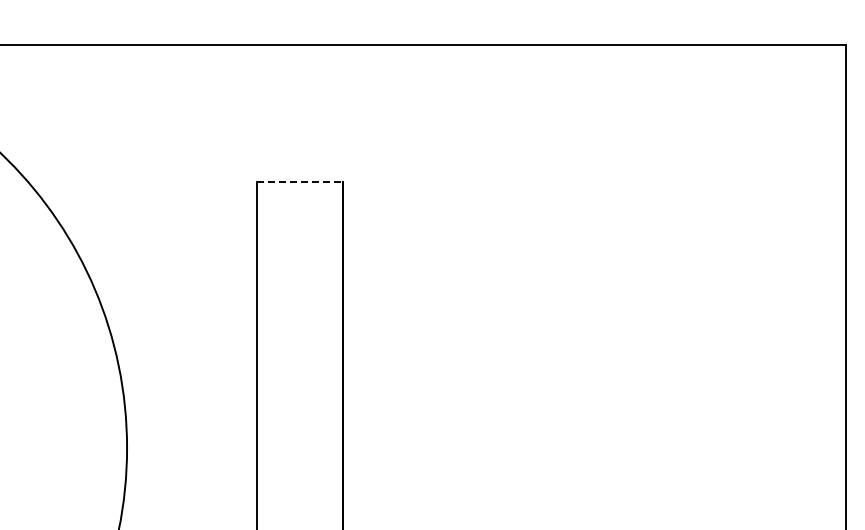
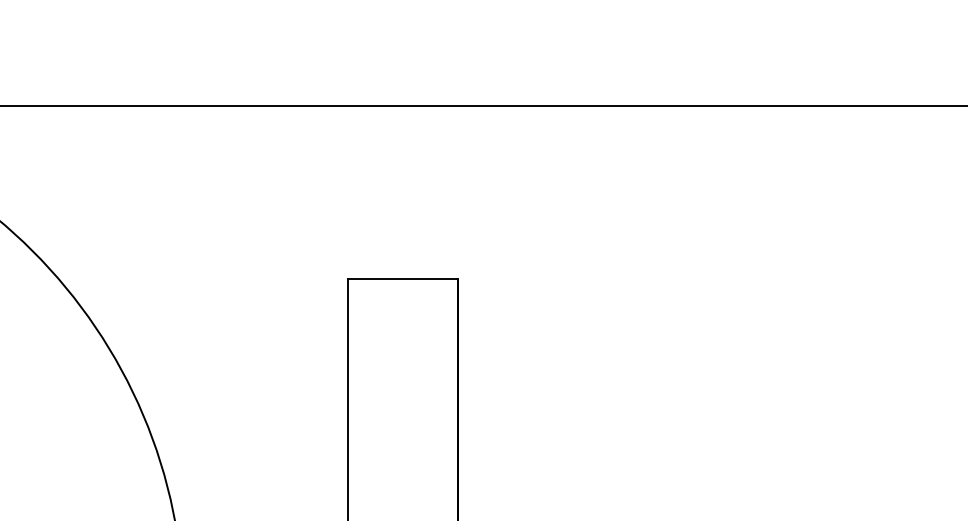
line: (300, 182) -> (403, 279), dashed -> solid

